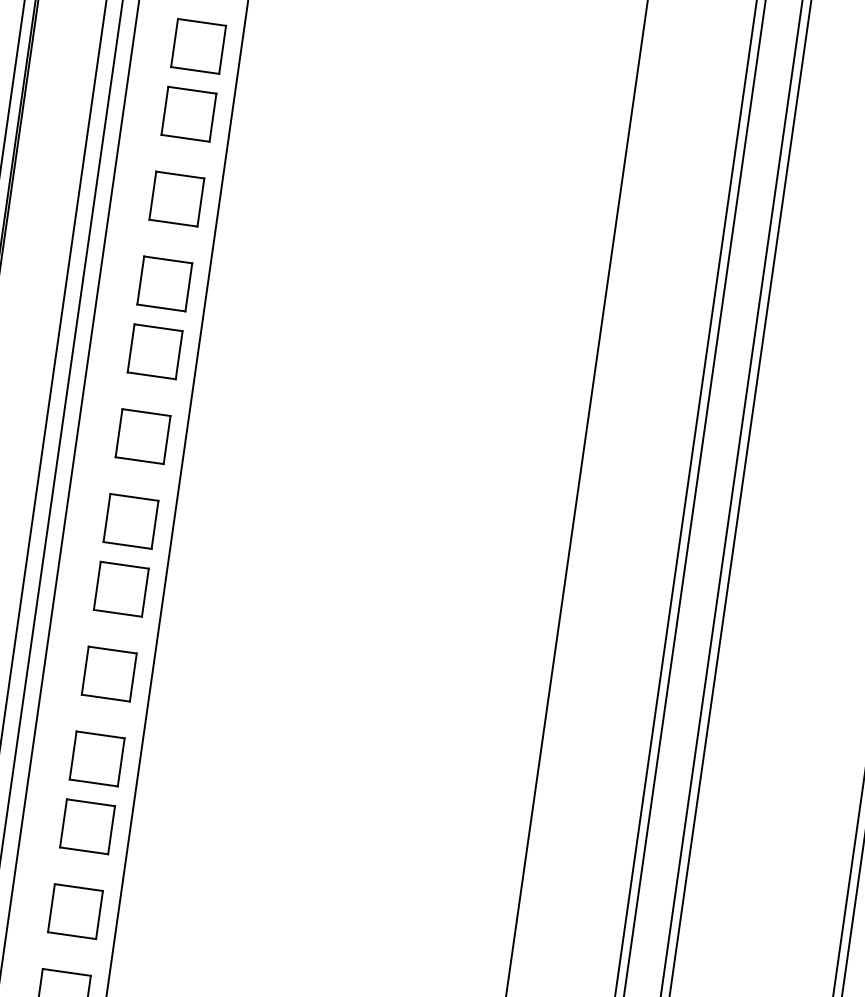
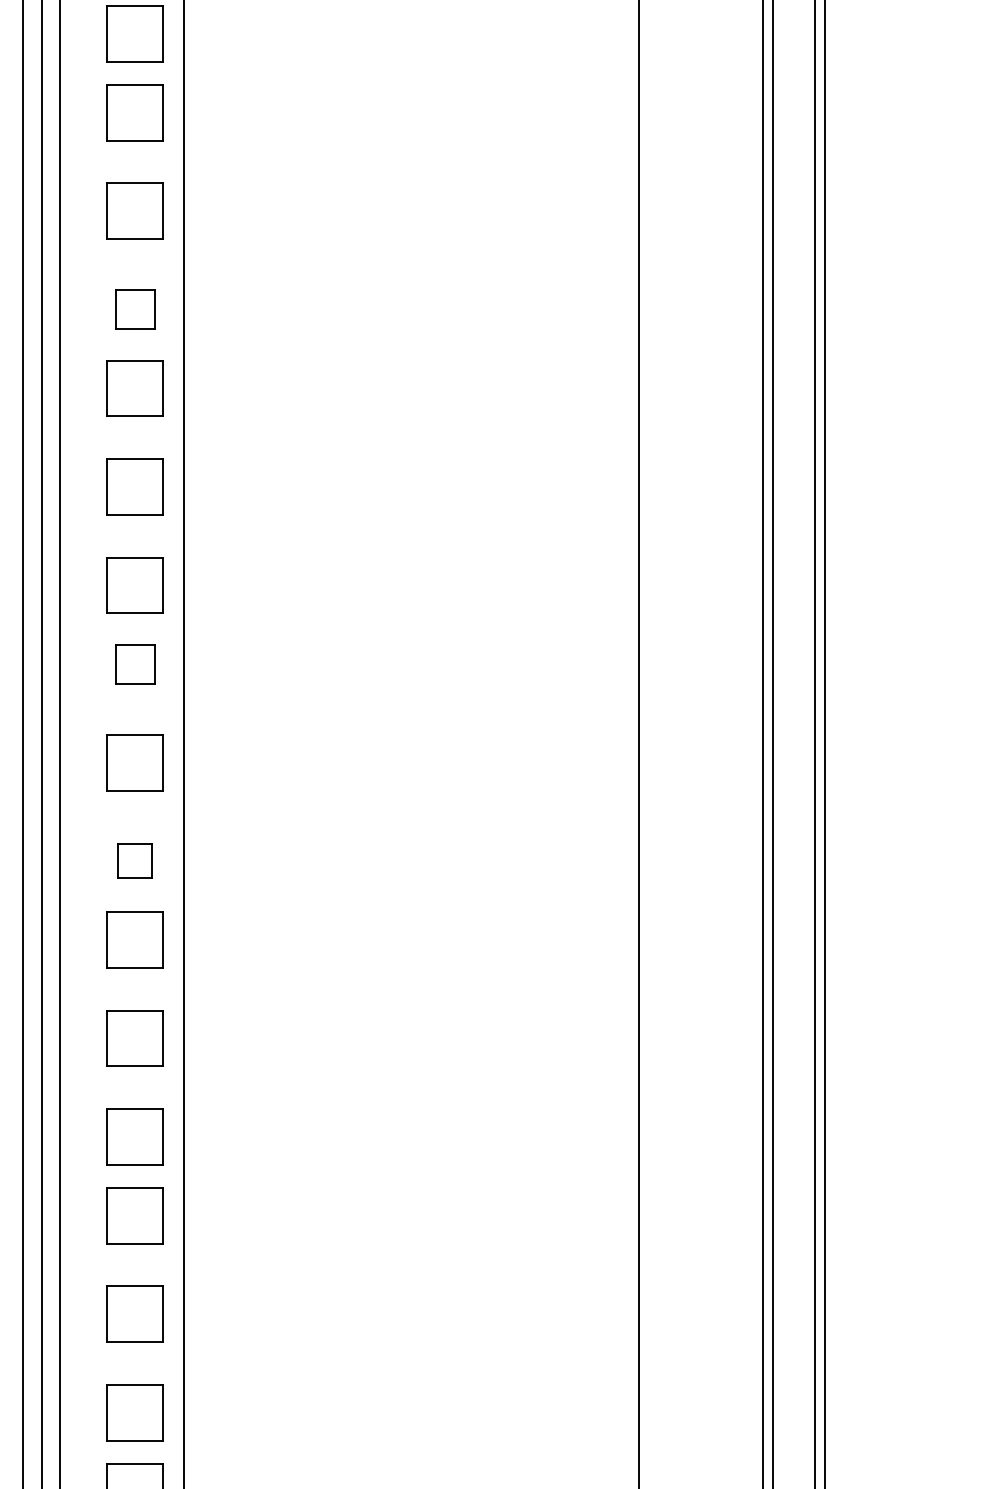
part: (164, 283) -> (134, 309), size x0.7
part: (120, 588) -> (134, 663), size x0.7
part: (96, 758) -> (134, 860), size x0.6

